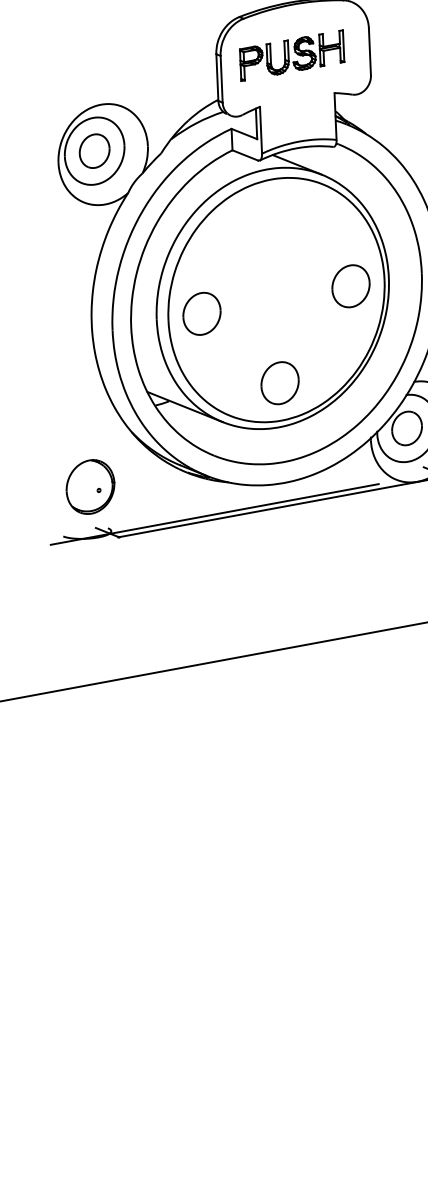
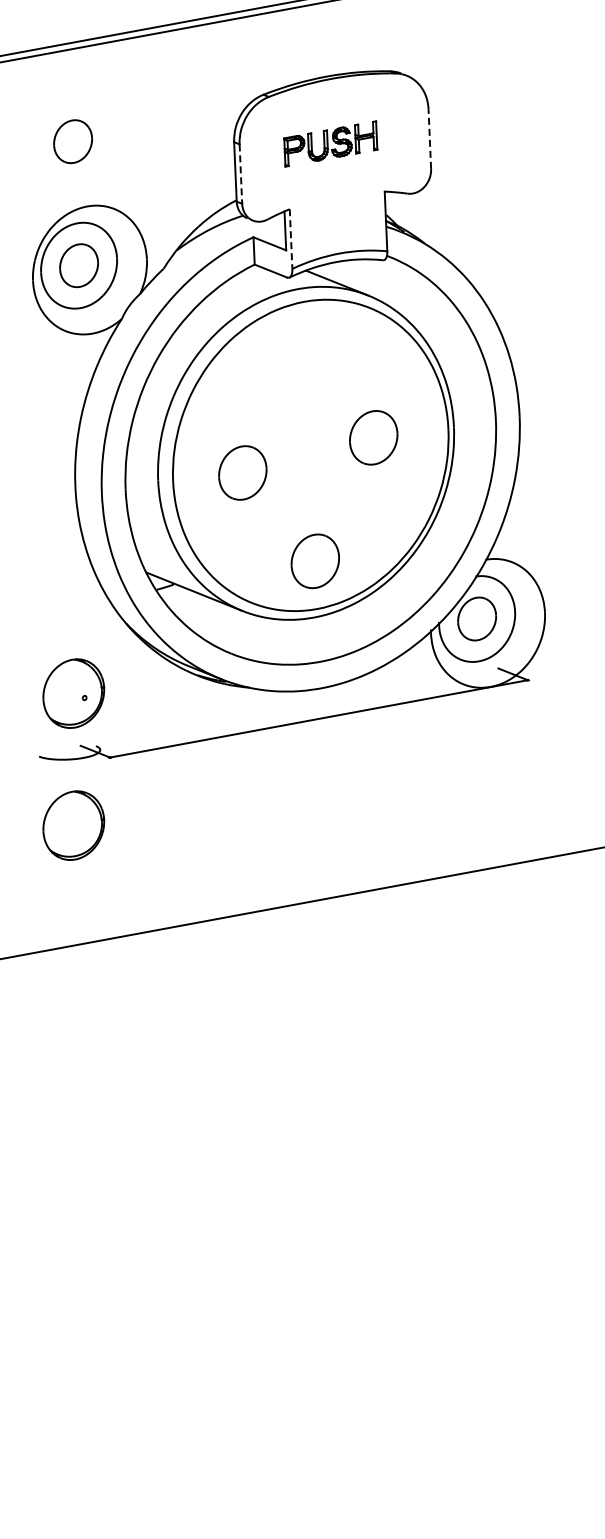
line: (369, 52) -> (429, 139), solid -> dashed
part: (89, 53) -> (72, 141), added
part: (291, 55) -> (330, 143), size x0.7
line: (221, 79) -> (240, 174), solid -> dashed
line: (261, 130) -> (291, 239), solid -> dashed
part: (350, 286) -> (373, 437), moved
part: (201, 313) -> (242, 472), moved
line: (214, 514) -> (231, 728), removed
part: (90, 590) -> (73, 825), added

